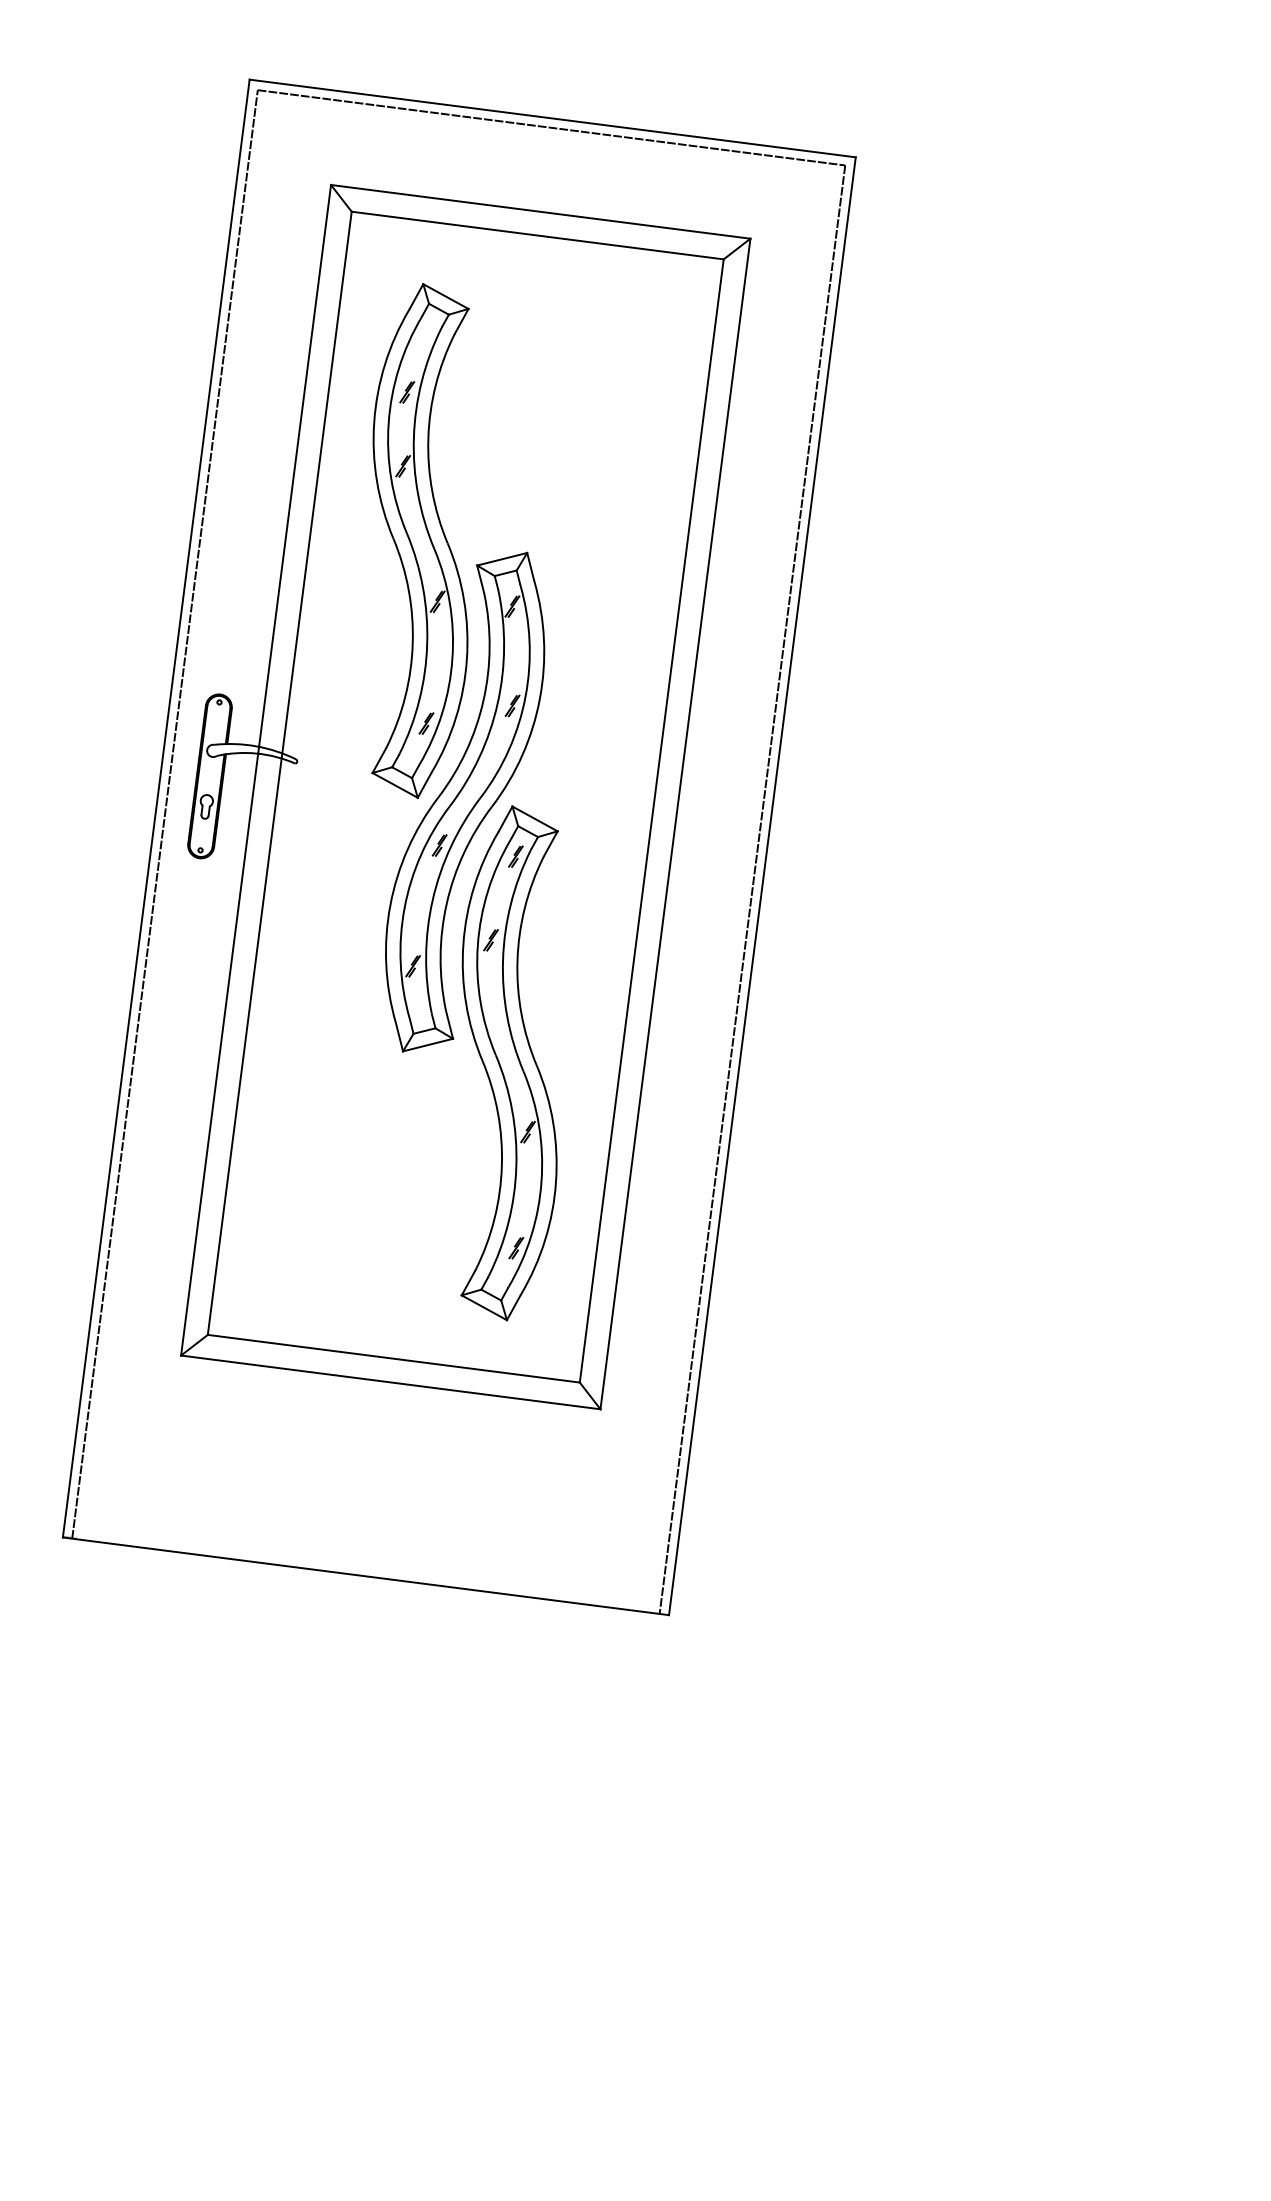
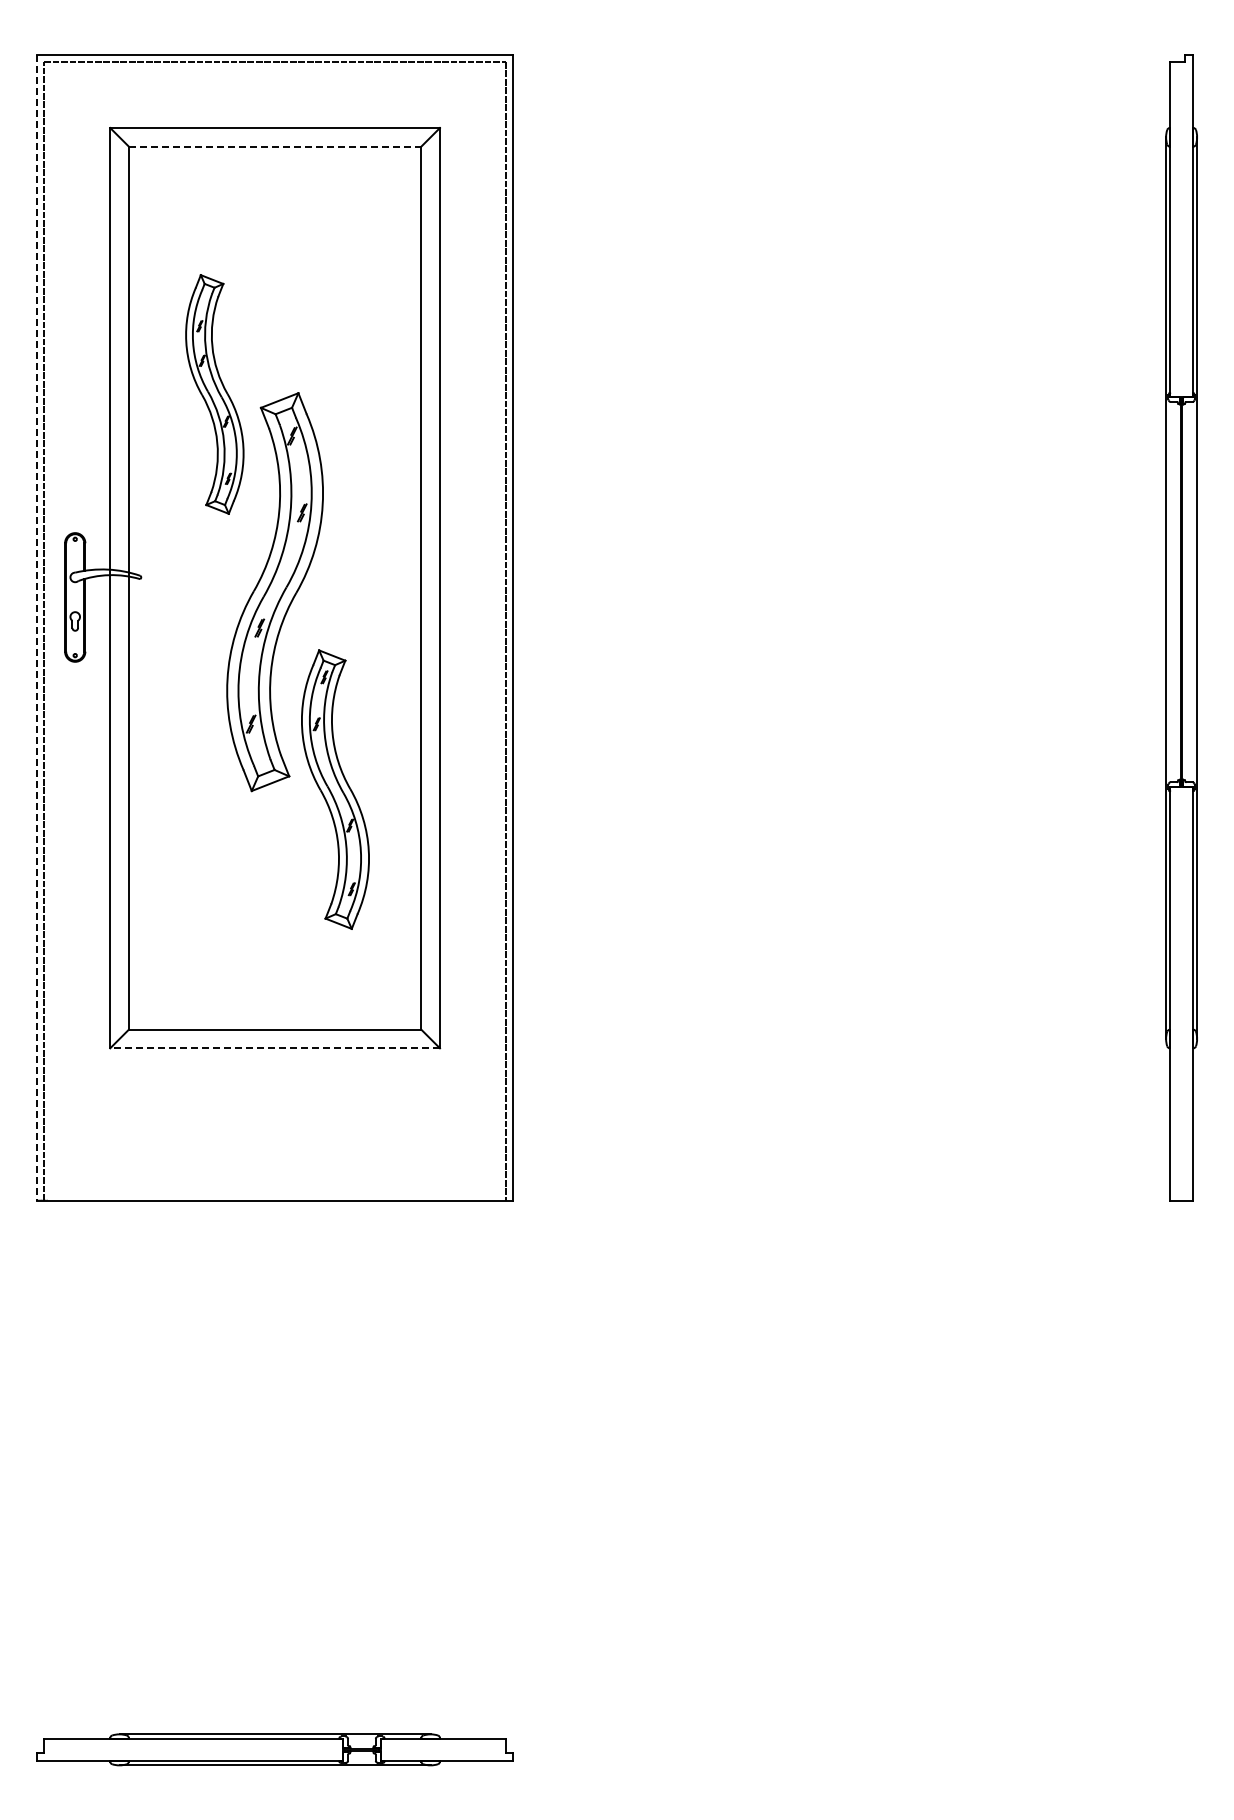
line: (538, 235) -> (275, 146), solid -> dashed
part: (420, 540) -> (214, 394), size x0.6
line: (155, 809) -> (36, 628), solid -> dashed
part: (509, 1063) -> (335, 789), size x0.7
line: (391, 1382) -> (275, 1048), solid -> dashed

